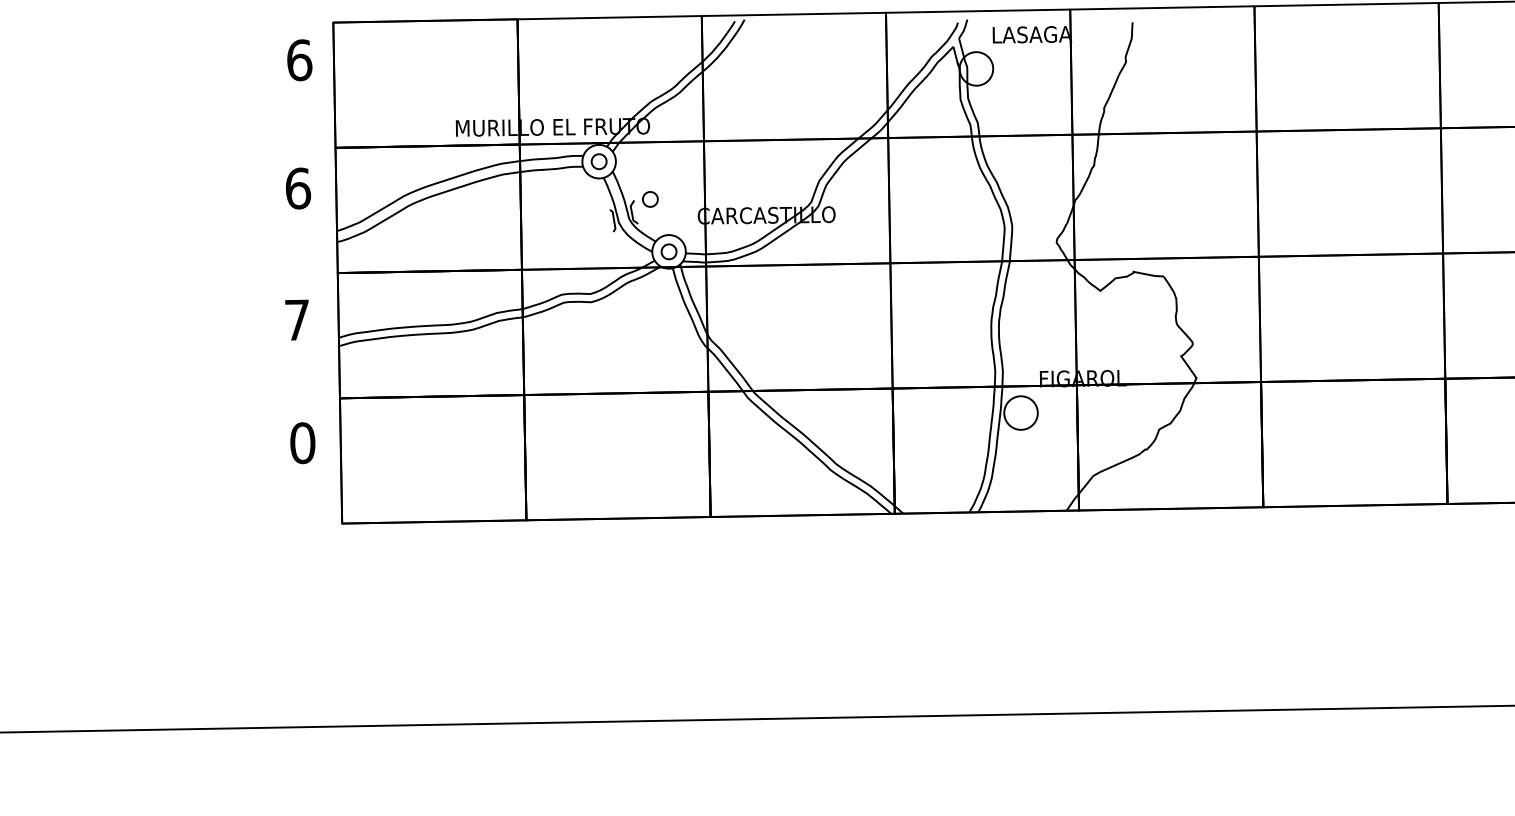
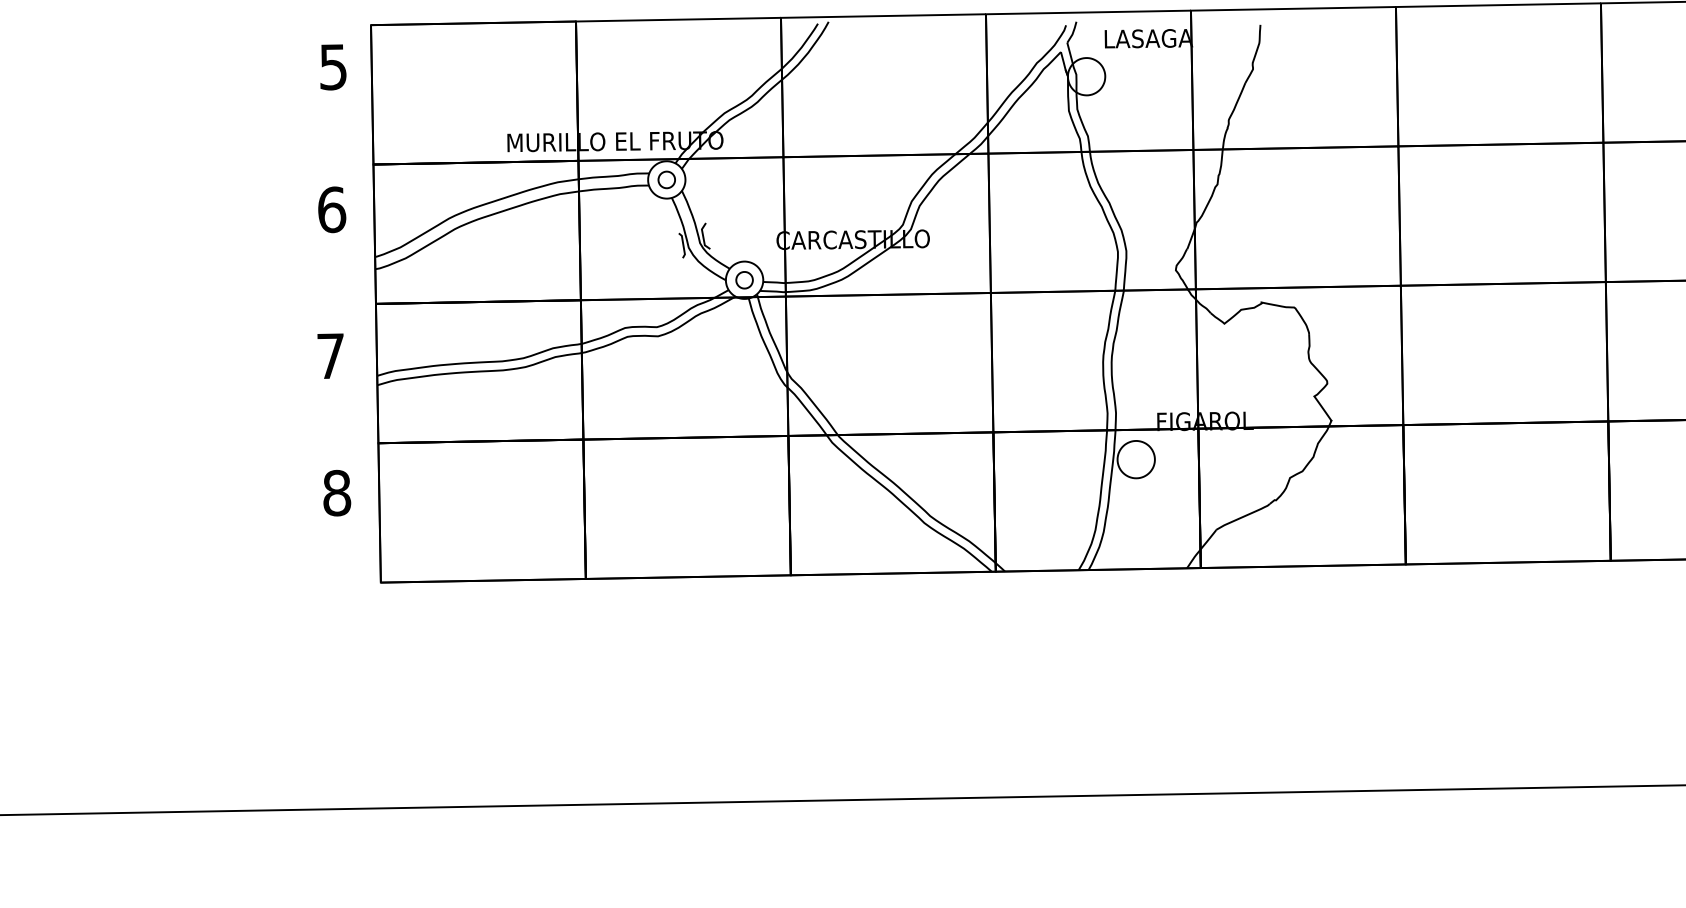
text: (299, 59) -> (333, 66), 6 -> 5
part: (650, 199) -> (723, 221), removed
text: (303, 443) -> (337, 493), 0 -> 8

